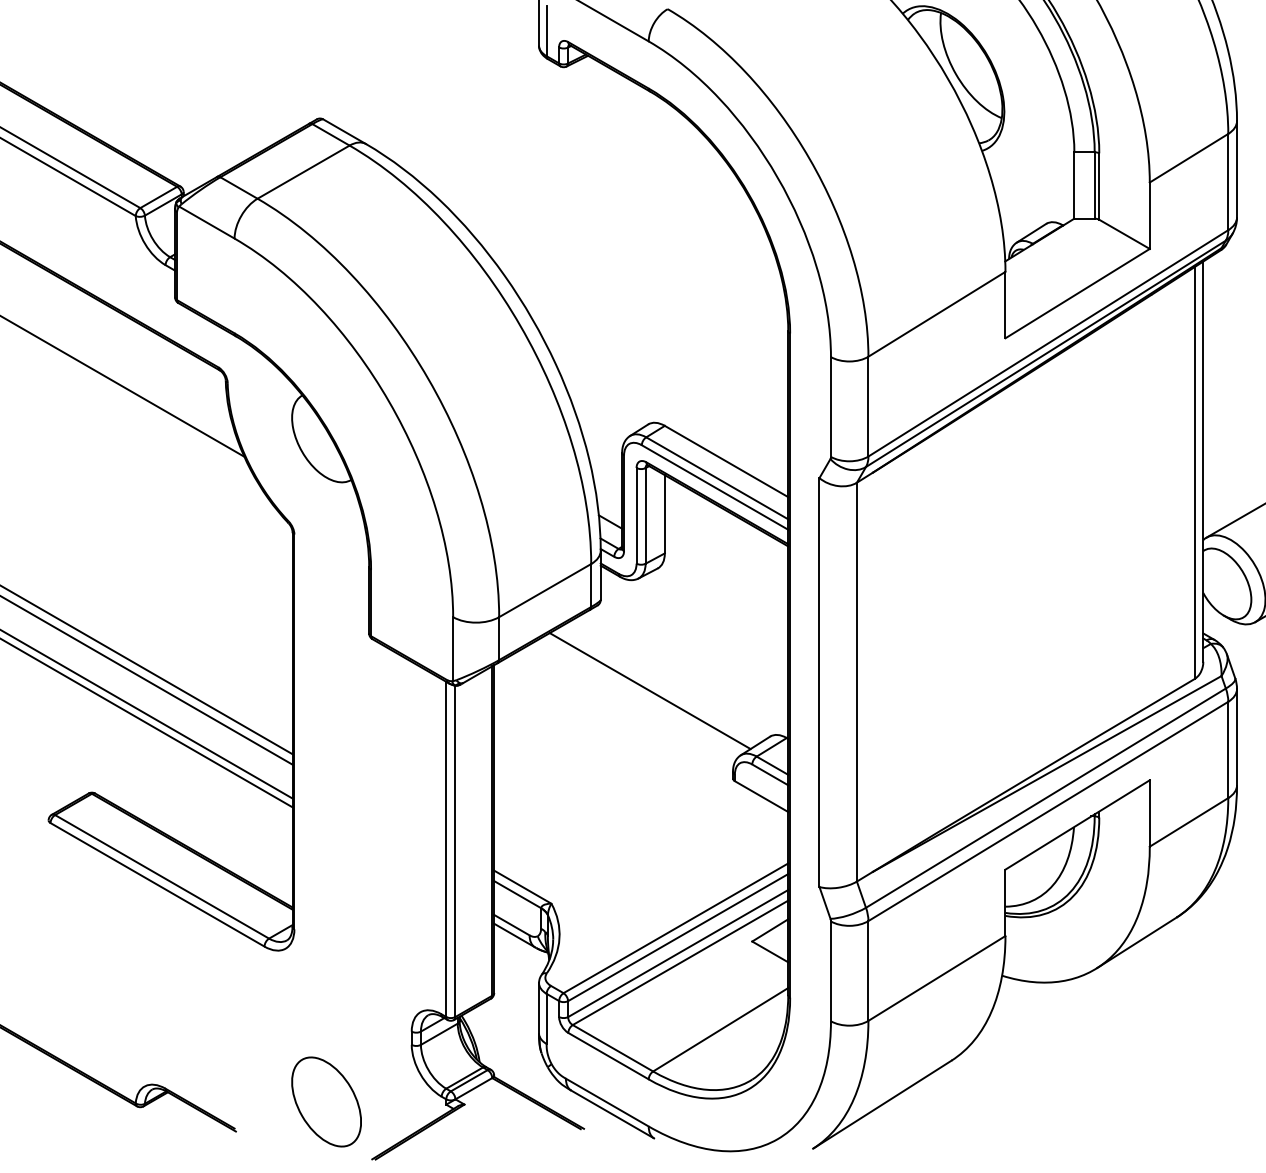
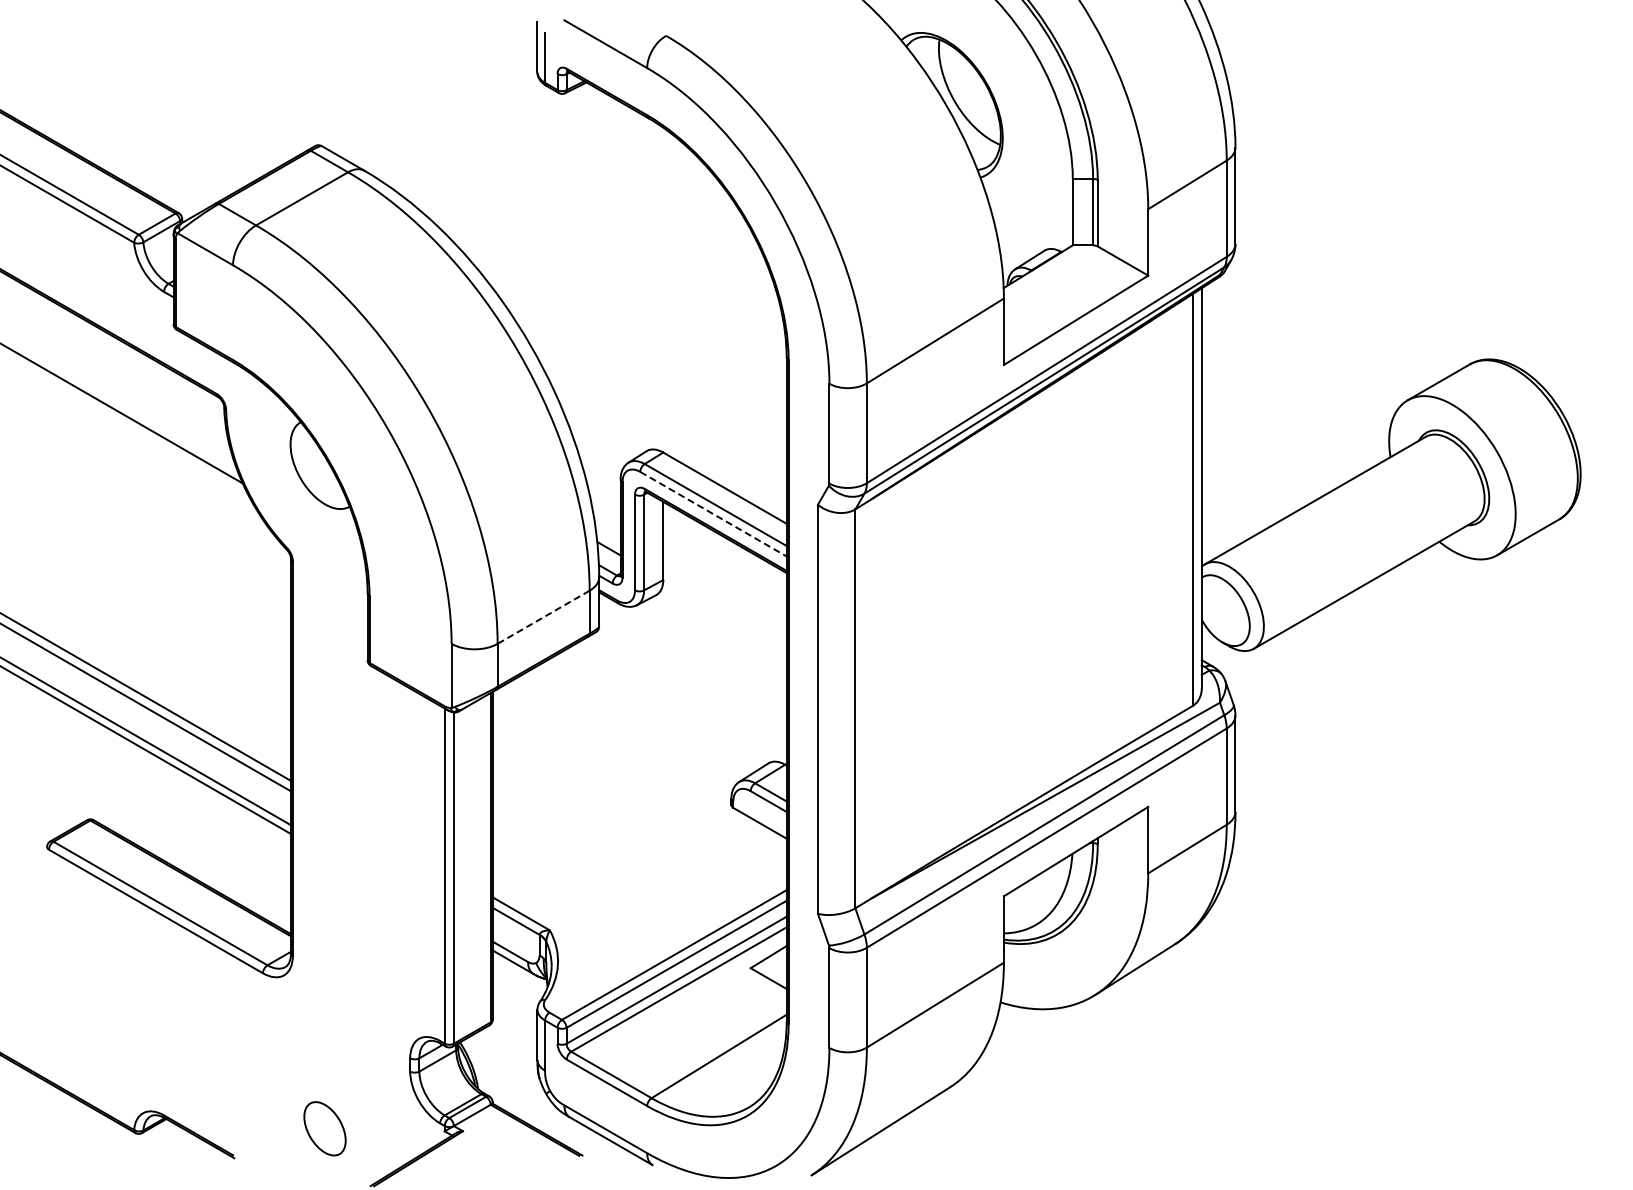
line: (715, 487) -> (713, 514), solid -> dashed
line: (545, 590) -> (543, 617), solid -> dashed
line: (650, 690) -> (648, 717), removed
part: (326, 1101) -> (324, 1128), size x0.6

